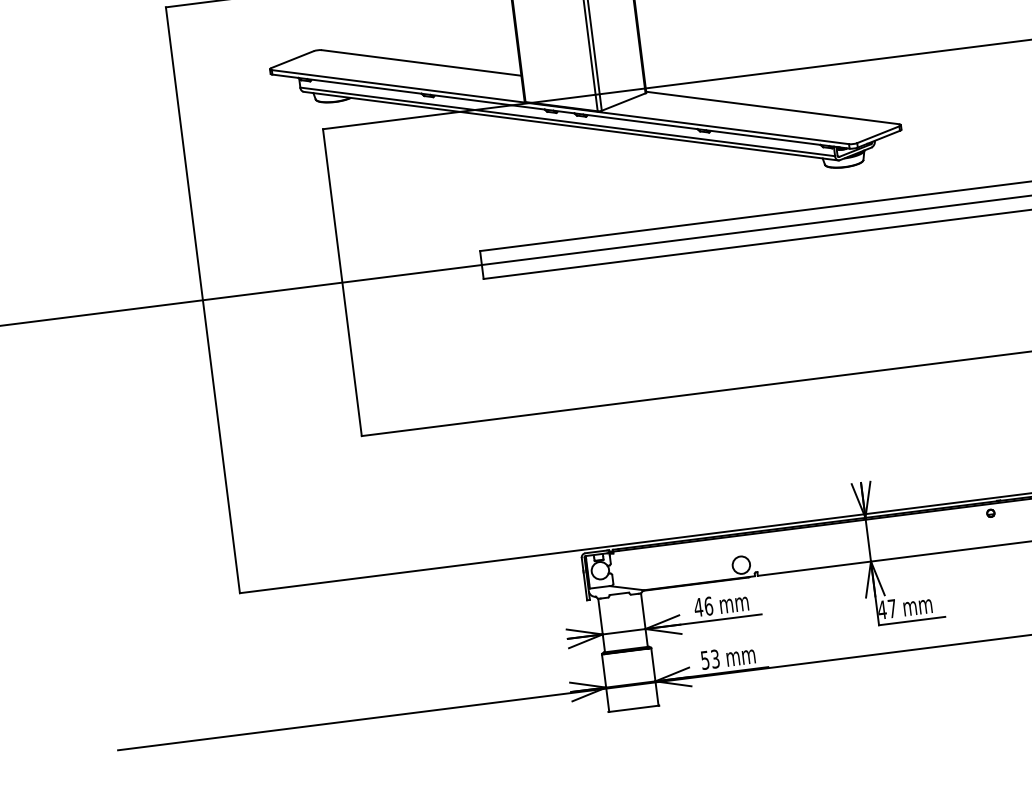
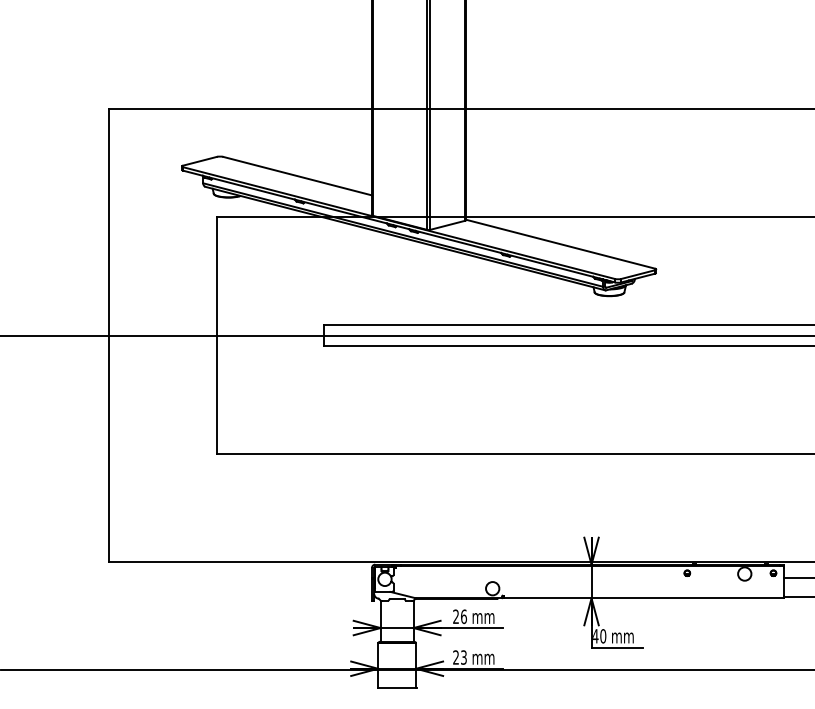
text: (697, 607) -> (455, 616), 46 -> 26
text: (892, 608) -> (603, 636), 47 -> 40
text: (704, 660) -> (455, 657), 53 -> 23

